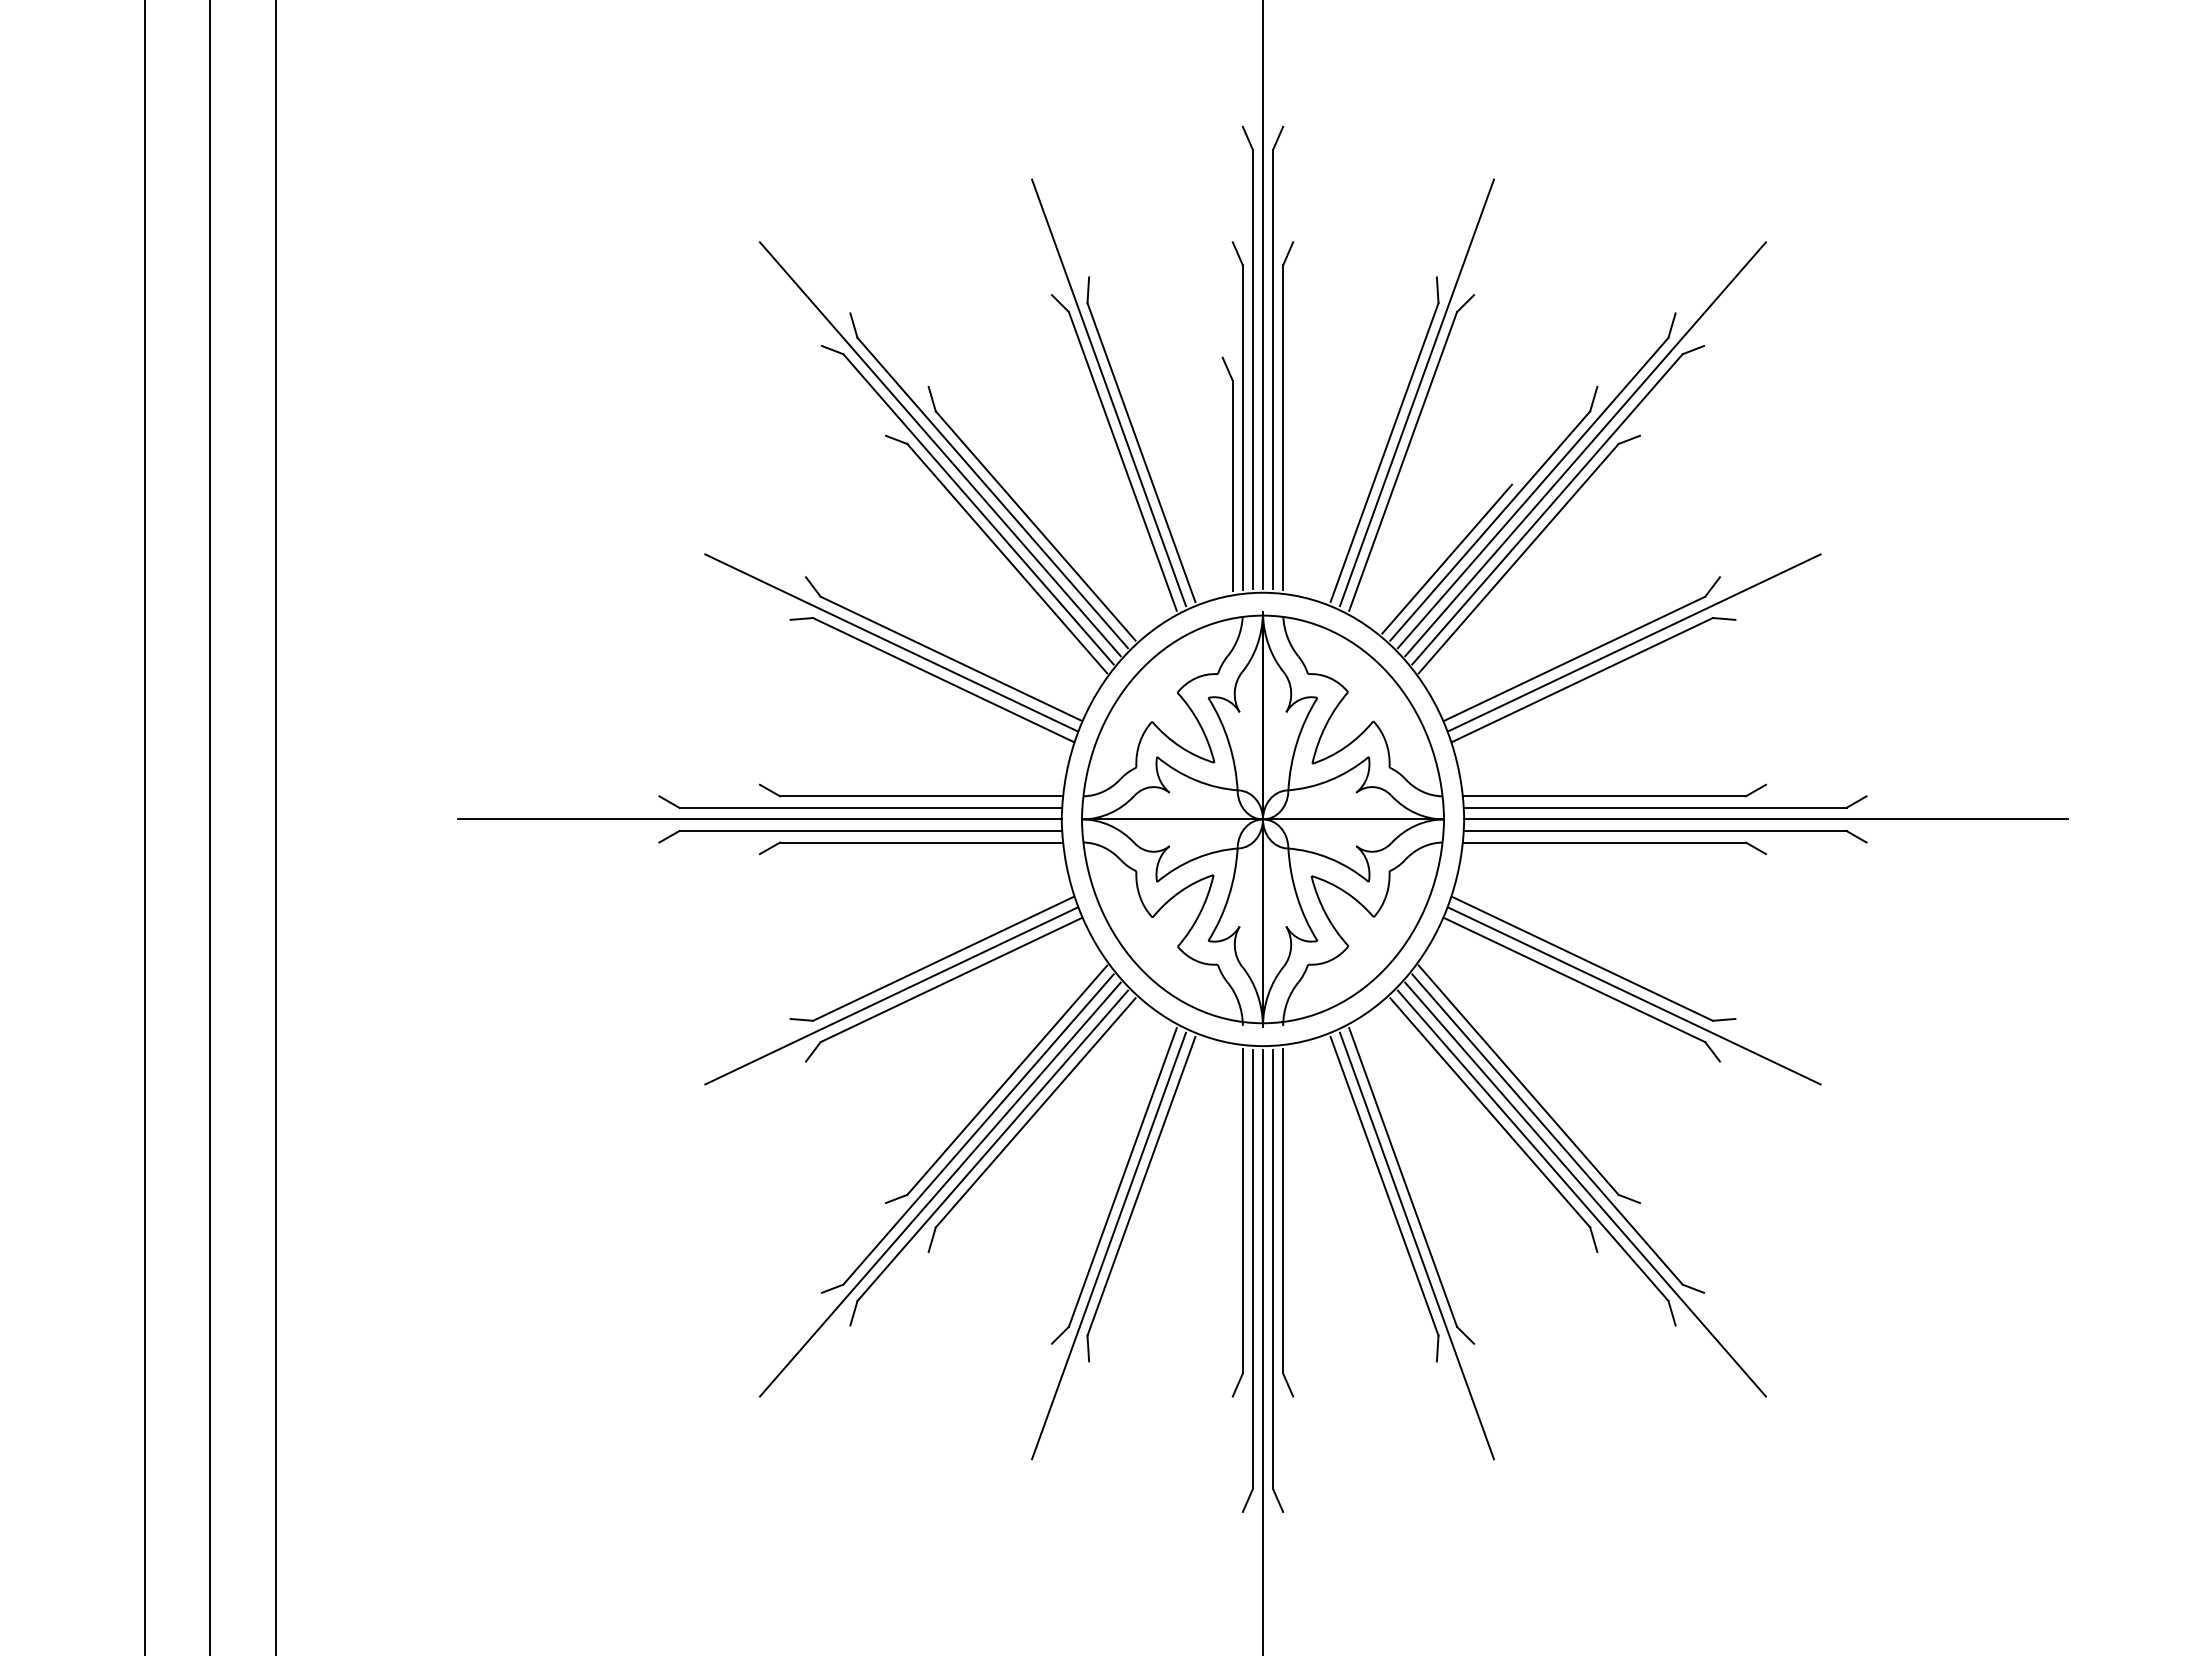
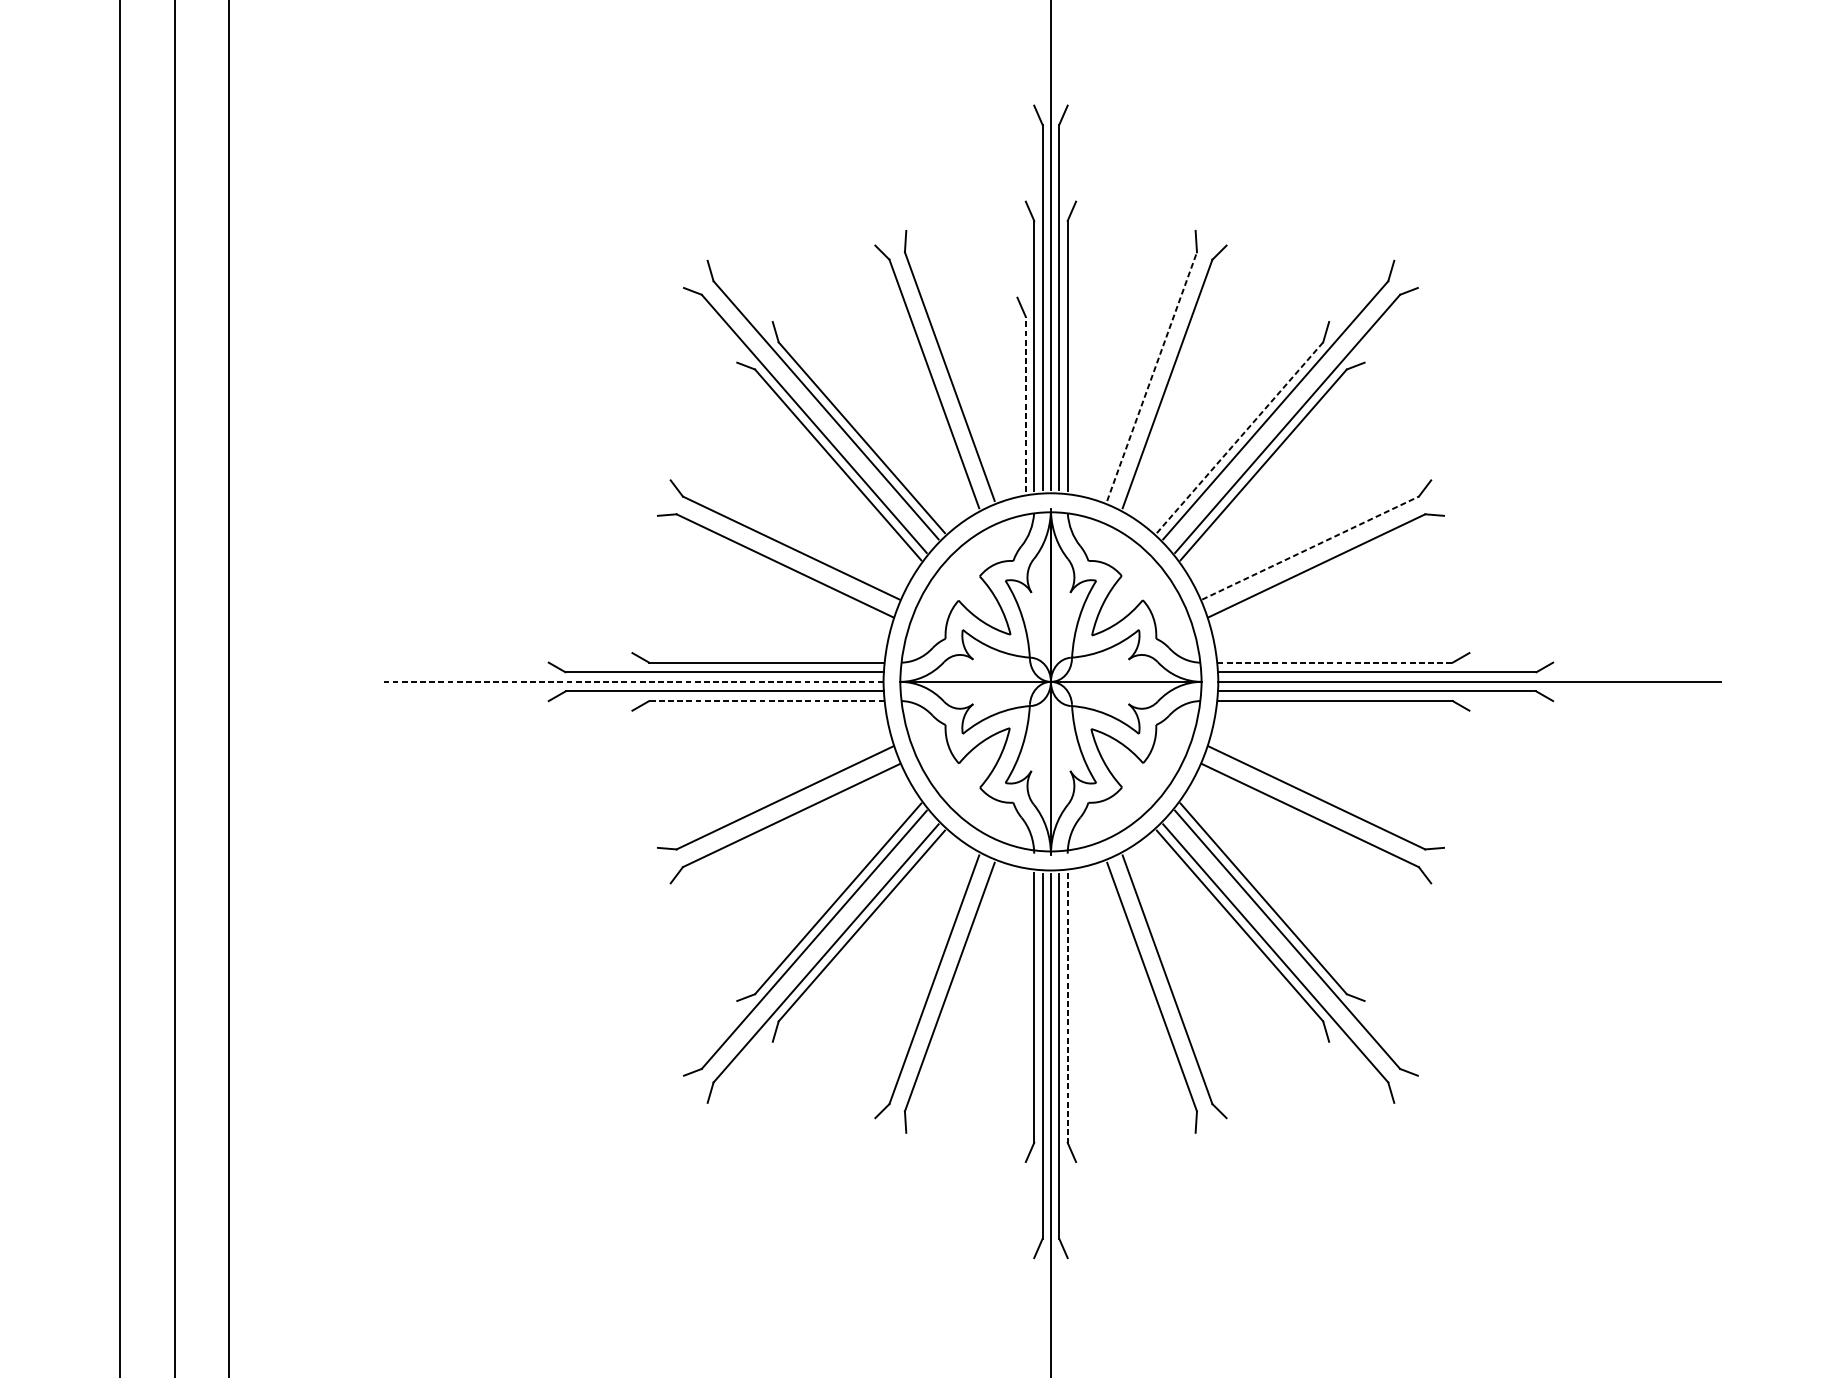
line: (1108, 392) -> (922, 326), removed
line: (1416, 392) -> (1178, 326), removed
line: (939, 449) -> (781, 374), removed
line: (1585, 449) -> (1319, 374), removed
line: (1384, 452) -> (1152, 376), solid -> dashed
line: (1232, 485) -> (1025, 404), solid -> dashed
line: (1490, 525) -> (1240, 437), solid -> dashed
line: (1446, 558) -> (1203, 464), removed
line: (891, 642) -> (741, 534), removed
line: (1634, 642) -> (1360, 534), removed
line: (1575, 658) -> (1310, 547), solid -> dashed
line: (1605, 796) -> (1335, 662), solid -> dashed
line: (759, 819) -> (632, 681), solid -> dashed
line: (920, 842) -> (765, 701), solid -> dashed
line: (891, 995) -> (741, 828), removed
line: (1634, 995) -> (1360, 828), removed
line: (939, 1189) -> (781, 989), removed
line: (1585, 1189) -> (1319, 989), removed
line: (1283, 1211) -> (1068, 1008), solid -> dashed
line: (1108, 1245) -> (922, 1036), removed
line: (1416, 1245) -> (1178, 1036), removed

